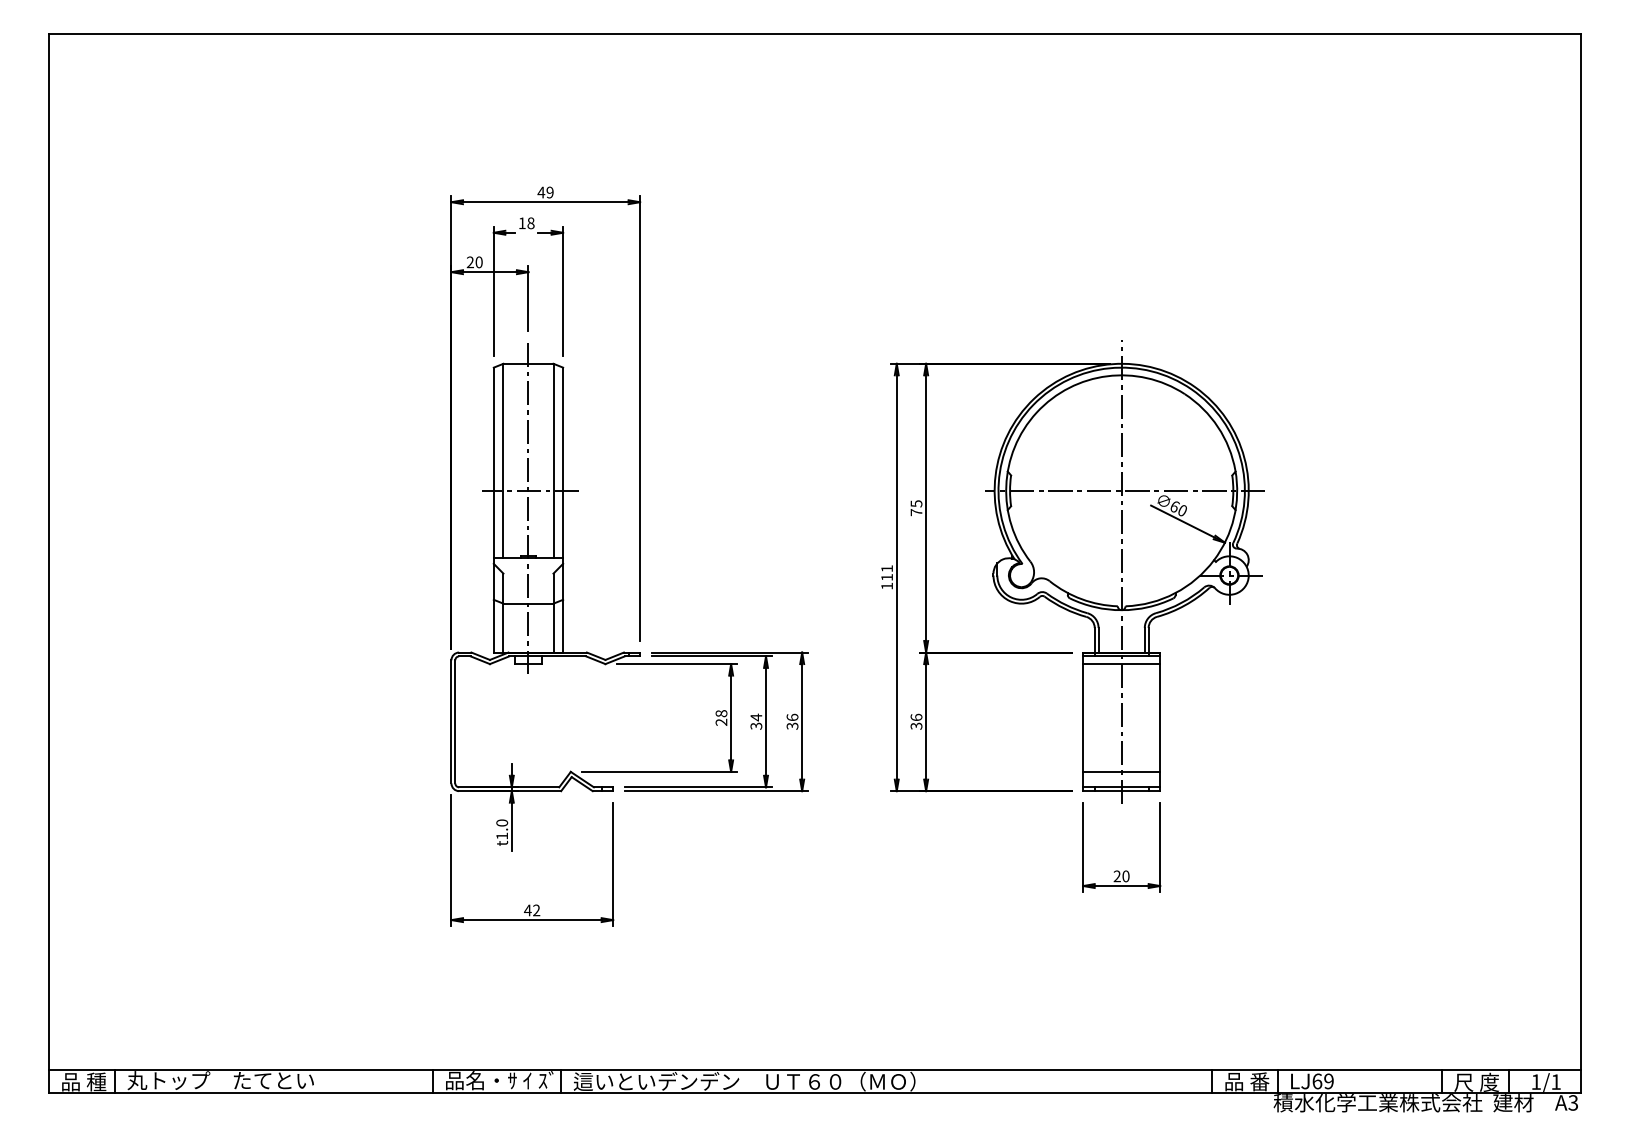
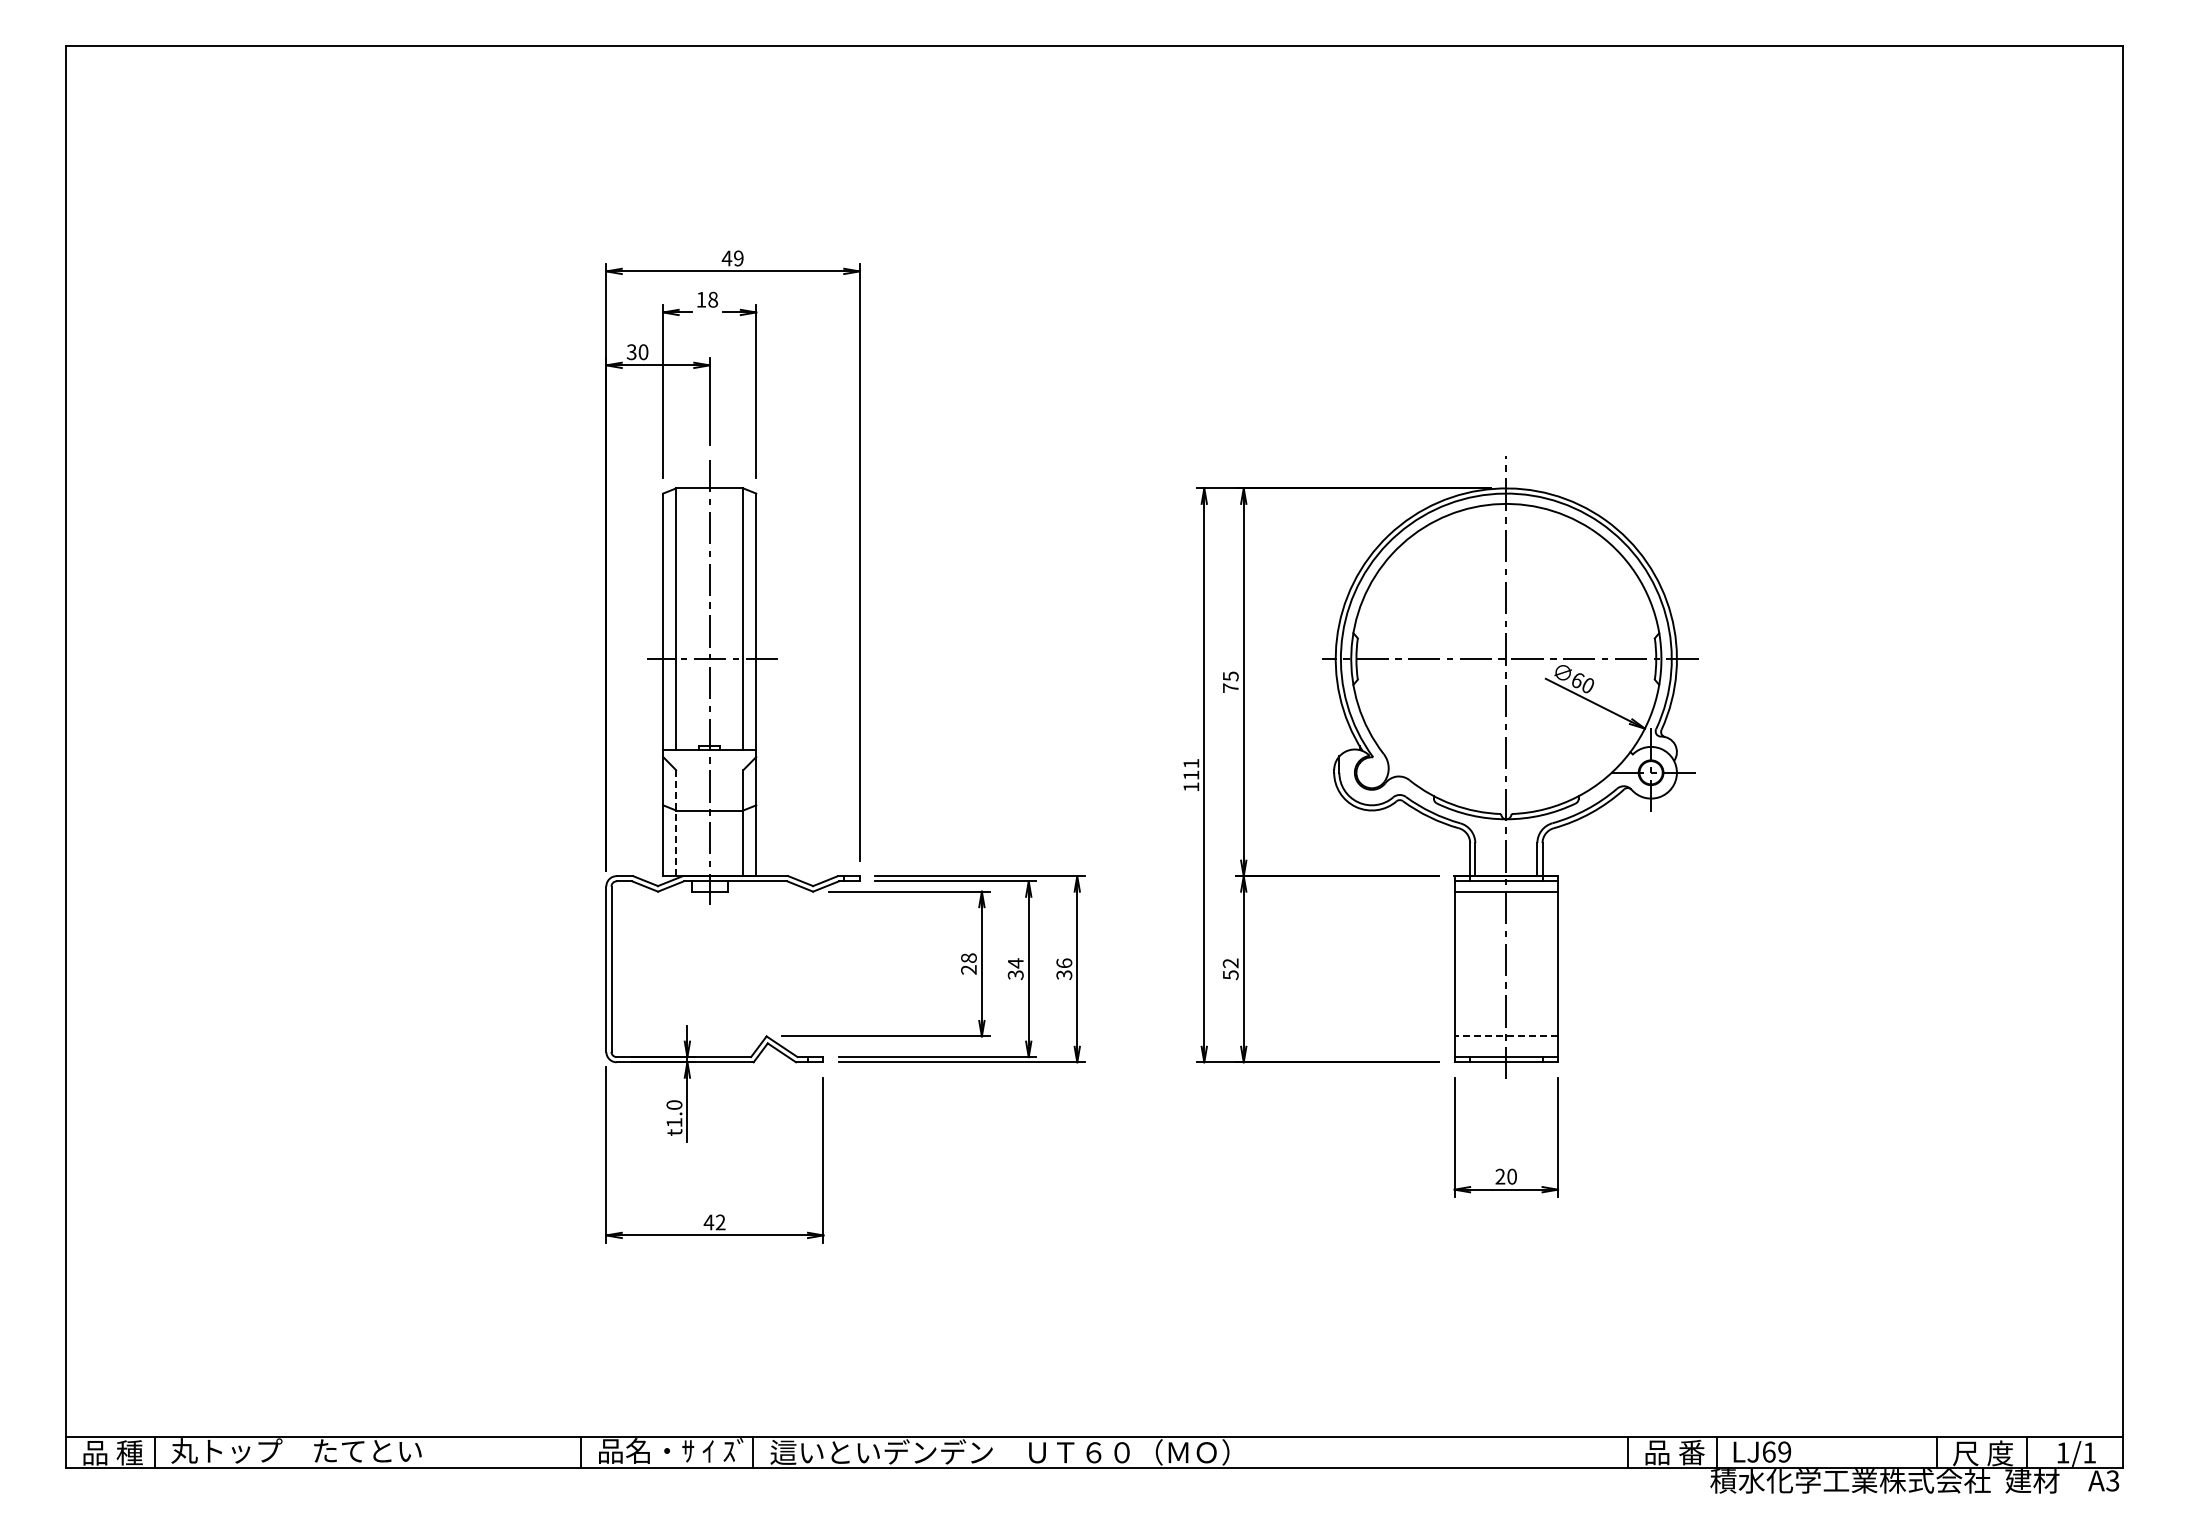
text: (470, 262) -> (631, 352), 20 -> 30
line: (503, 613) -> (676, 823), solid -> dashed
text: (916, 721) -> (1230, 968), 36 -> 52
line: (1121, 771) -> (1506, 1036), solid -> dashed

